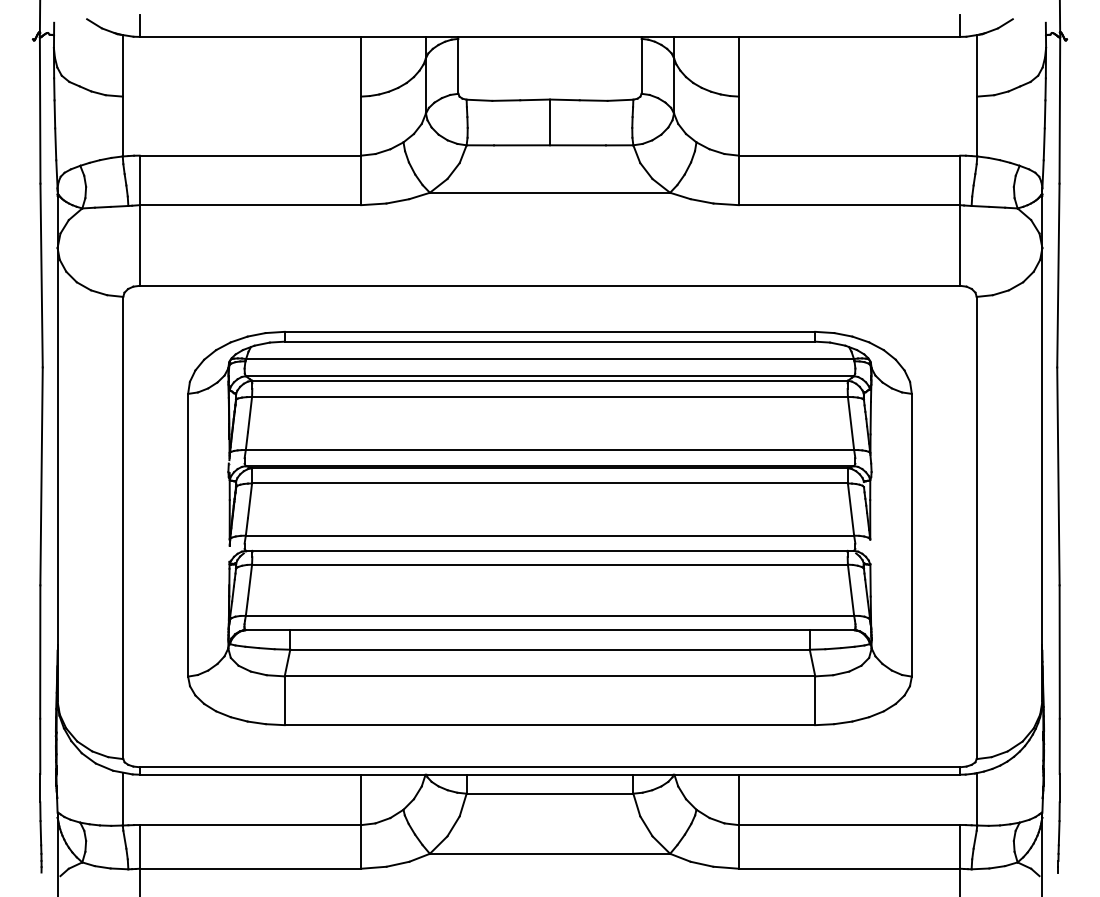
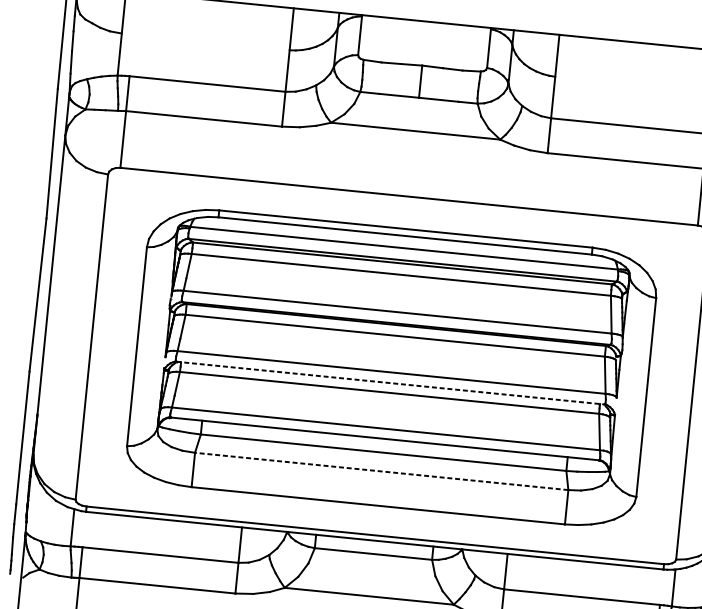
line: (550, 550) -> (390, 382), solid -> dashed
line: (549, 676) -> (381, 471), solid -> dashed

